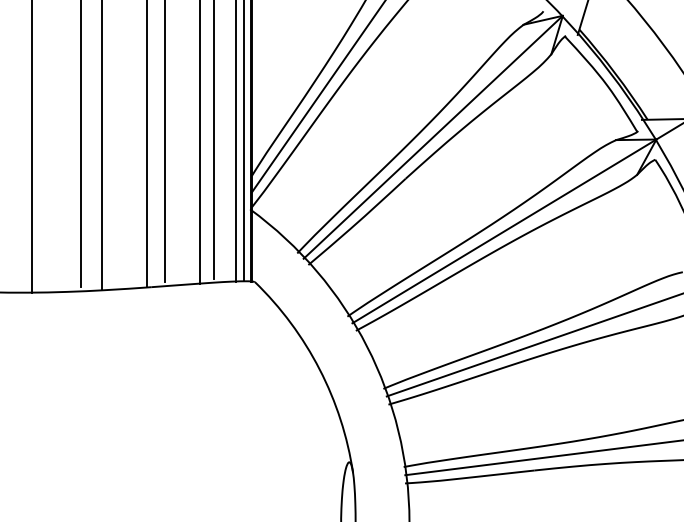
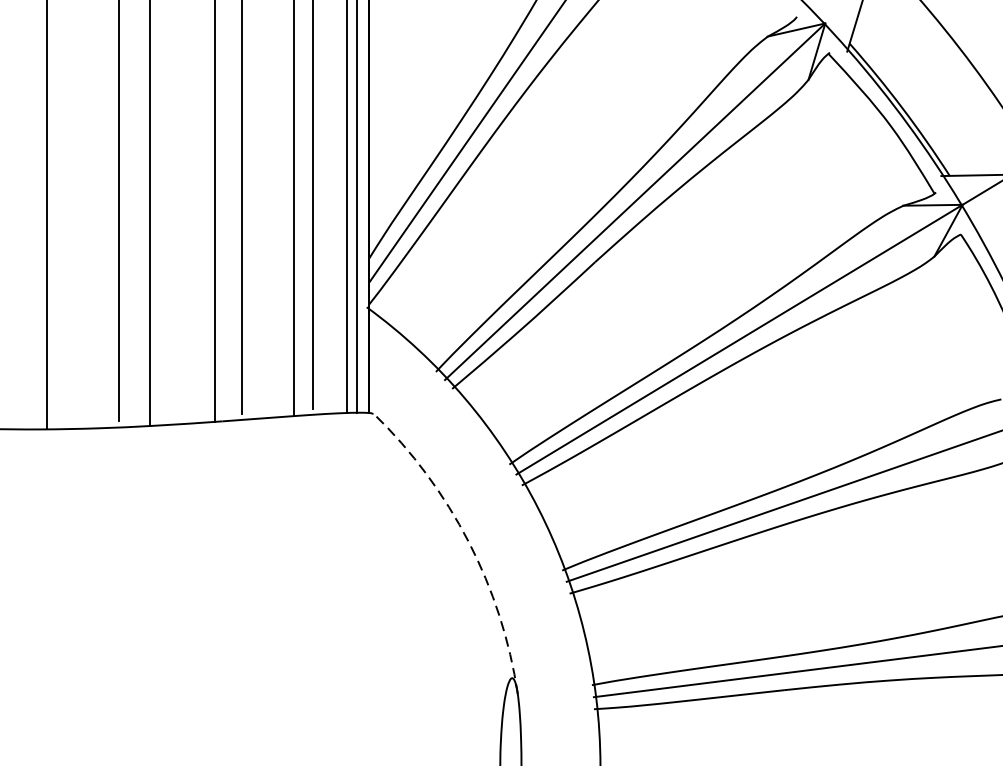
arc: (319, 369) -> (468, 542), solid -> dashed

